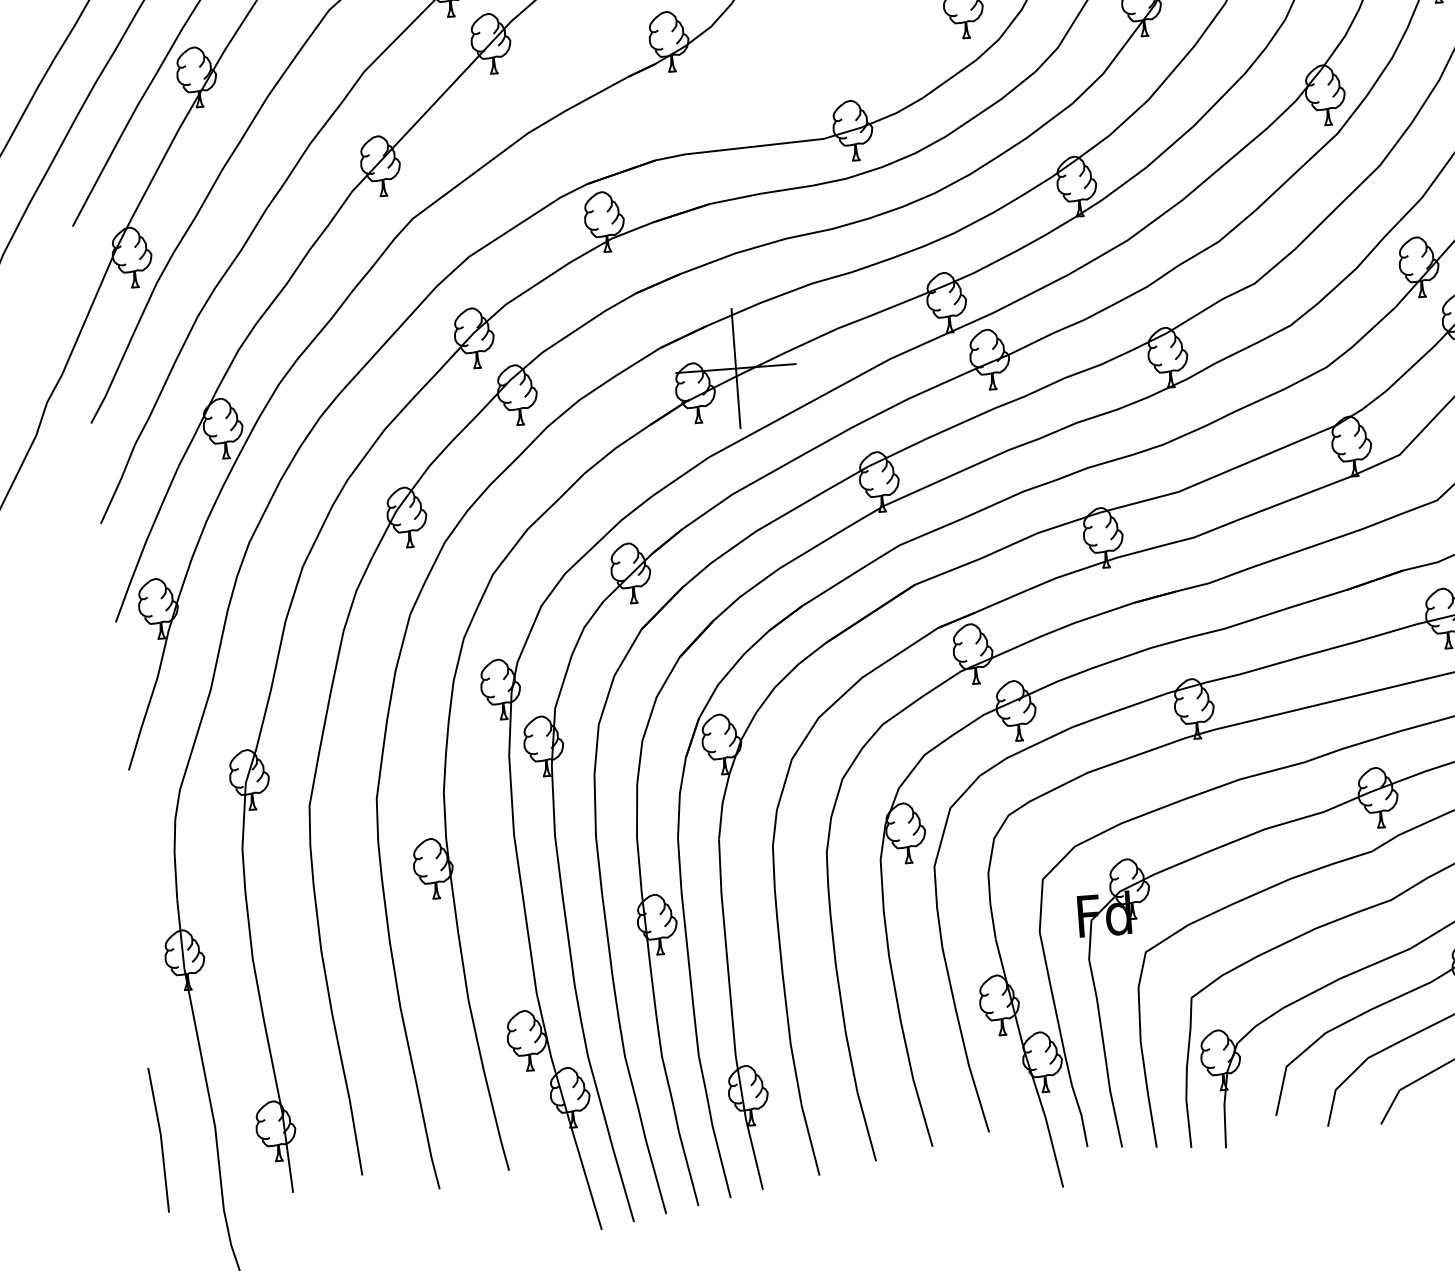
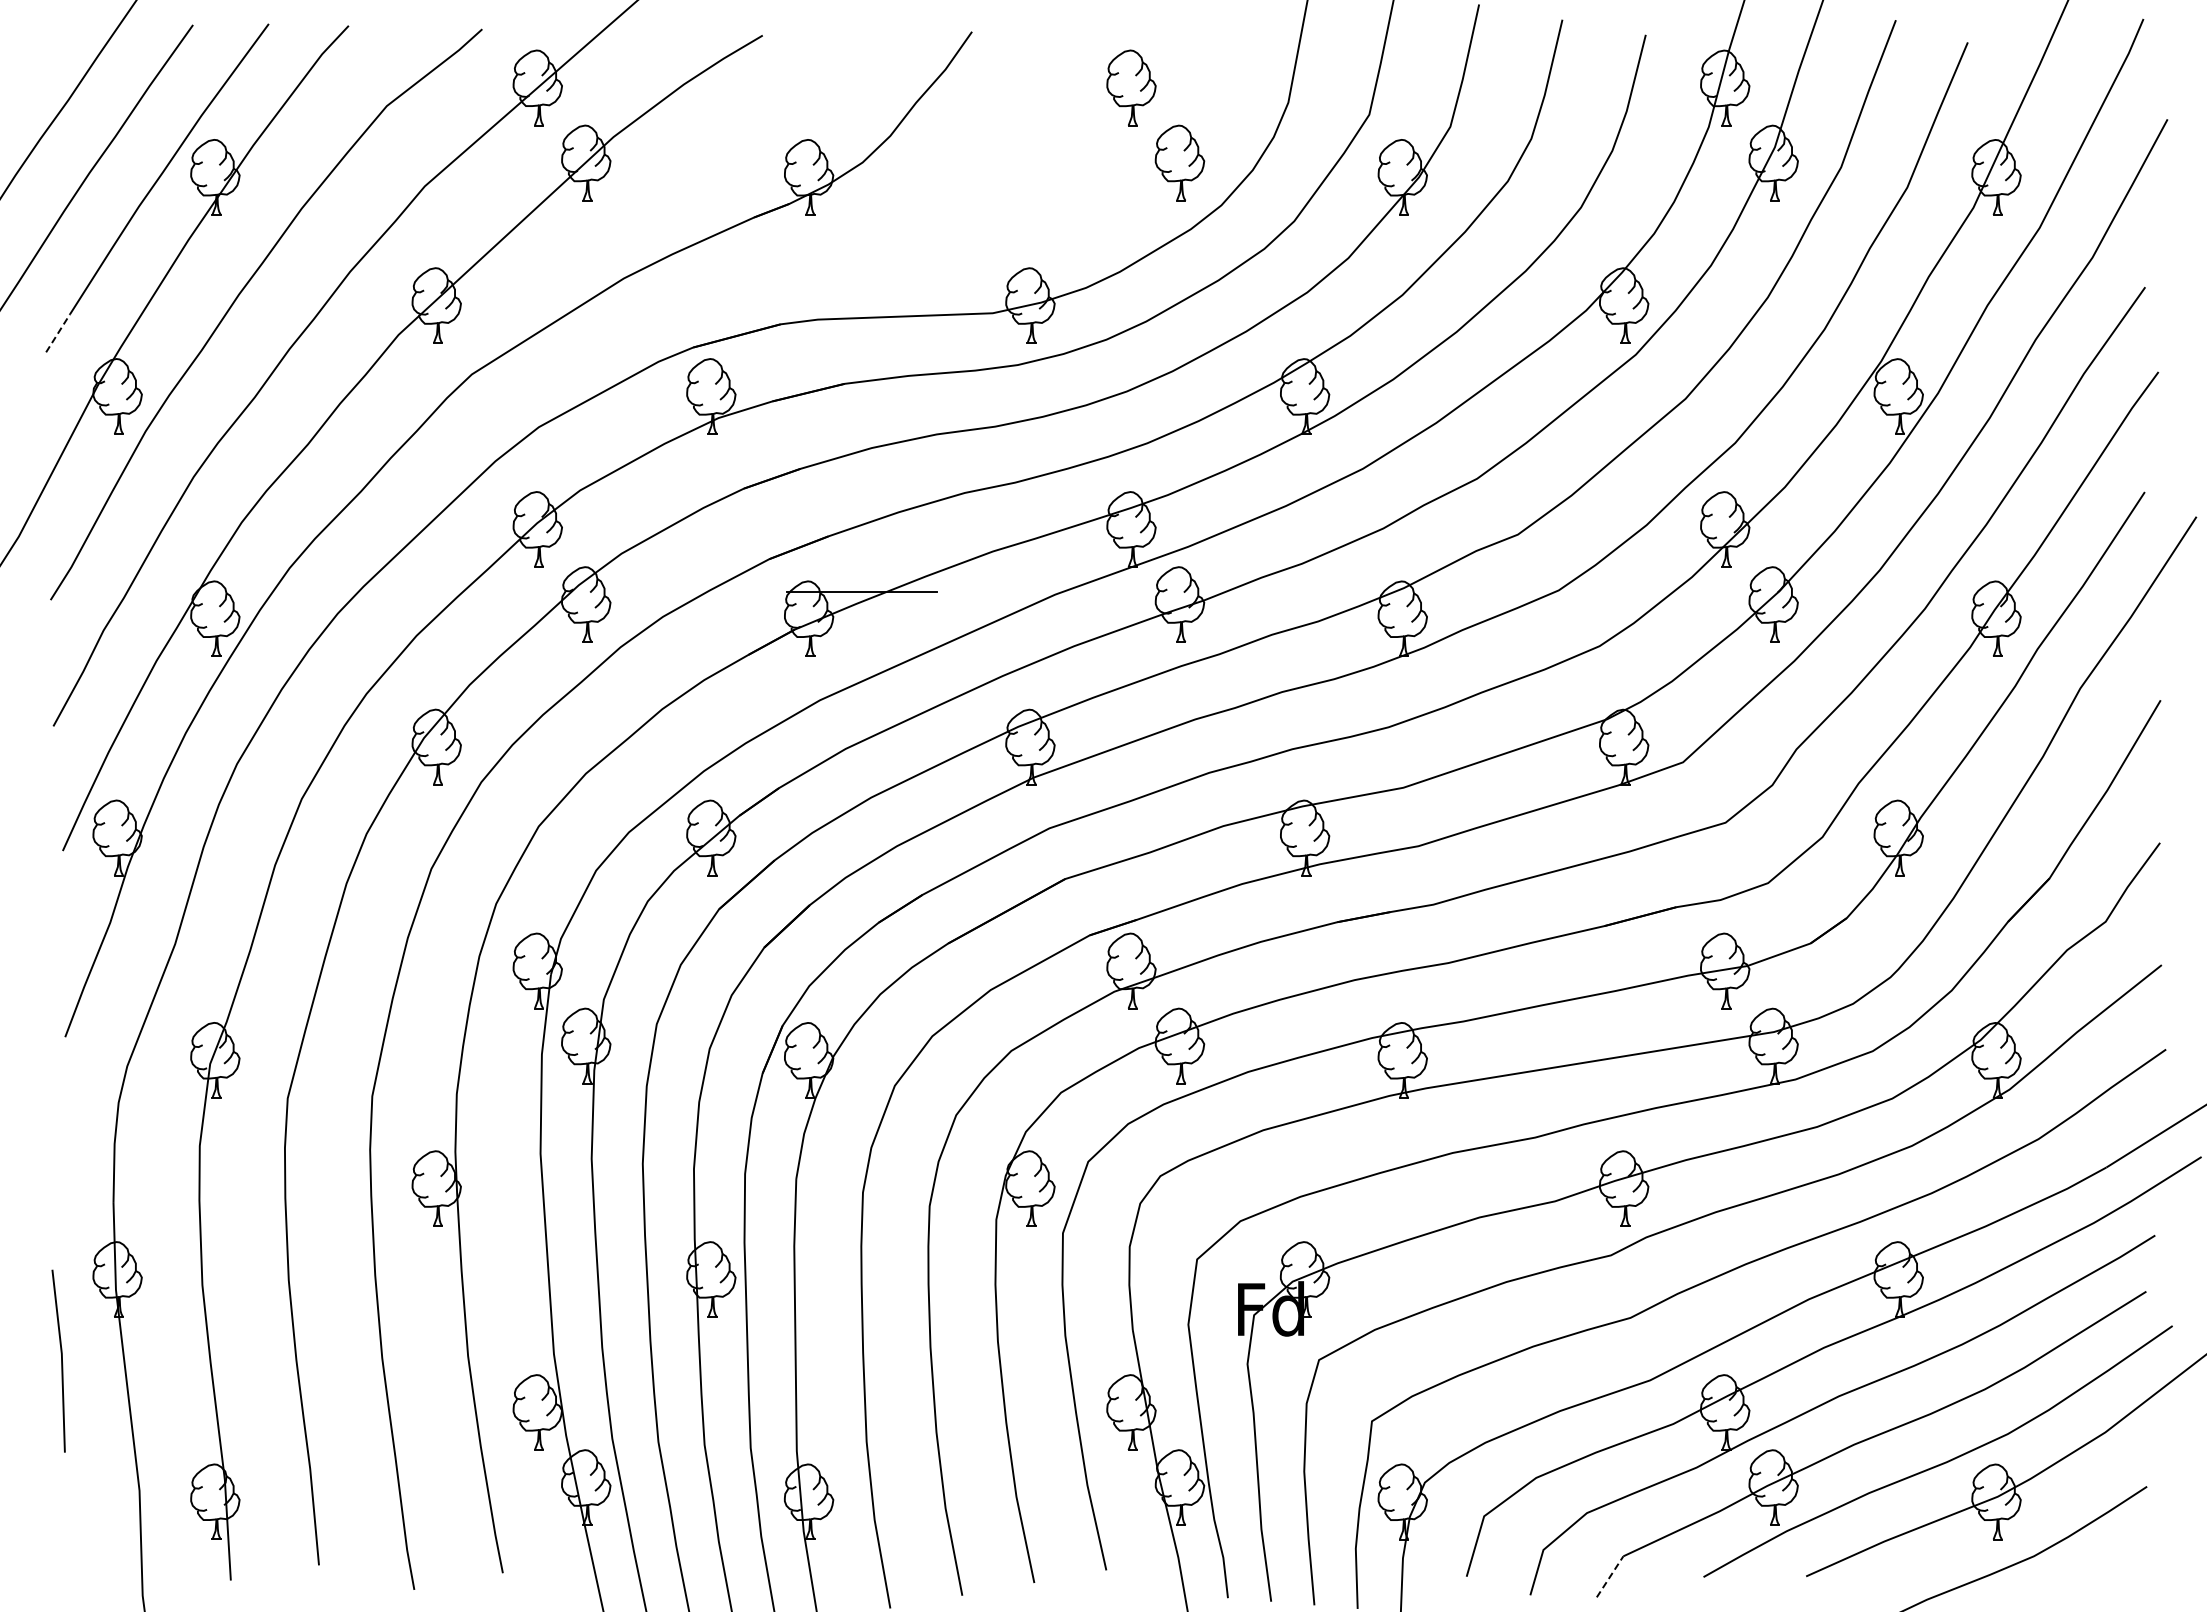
line: (81, 210) -> (58, 332), solid -> dashed
line: (735, 368) -> (861, 591), removed
line: (1390, 1107) -> (1610, 1576), solid -> dashed
line: (160, 1139) -> (61, 1360), moved

